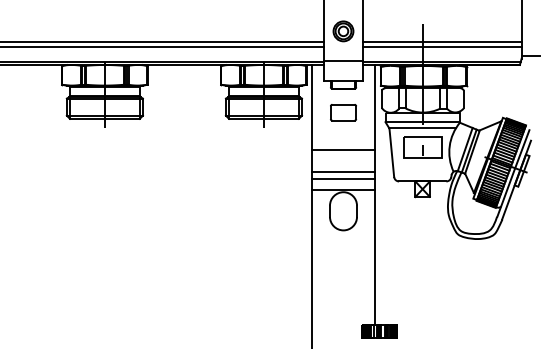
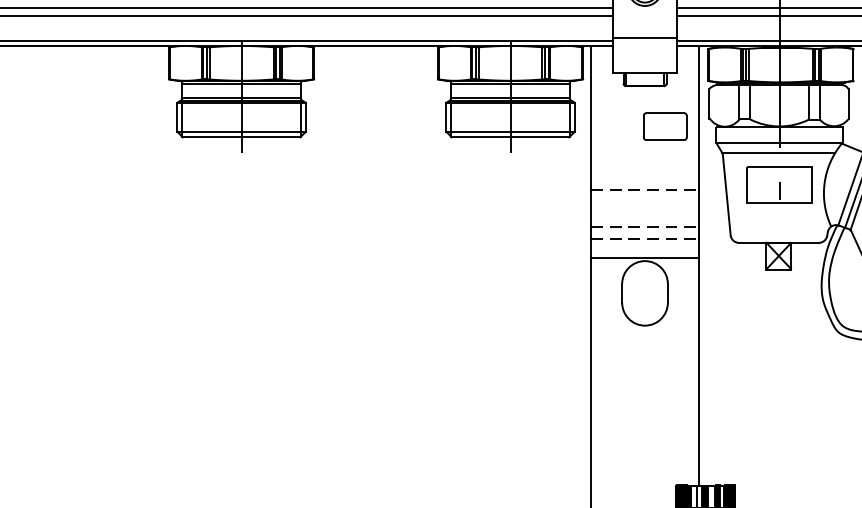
part: (343, 112) -> (665, 126), moved
line: (343, 150) -> (645, 190), solid -> dashed
line: (343, 172) -> (645, 227), solid -> dashed
line: (343, 179) -> (645, 239), solid -> dashed

